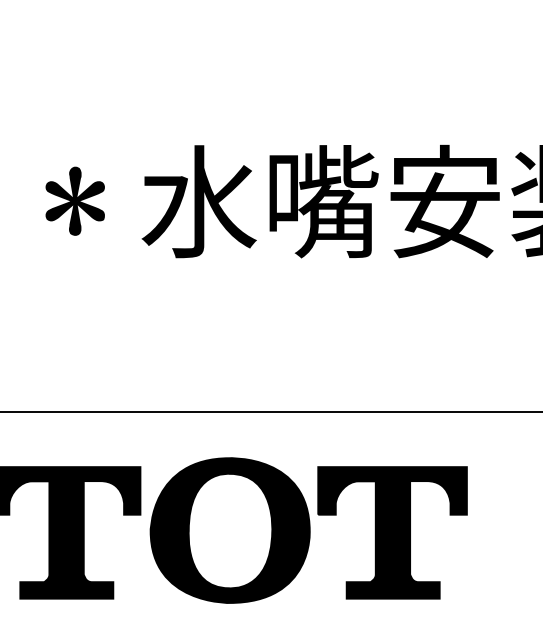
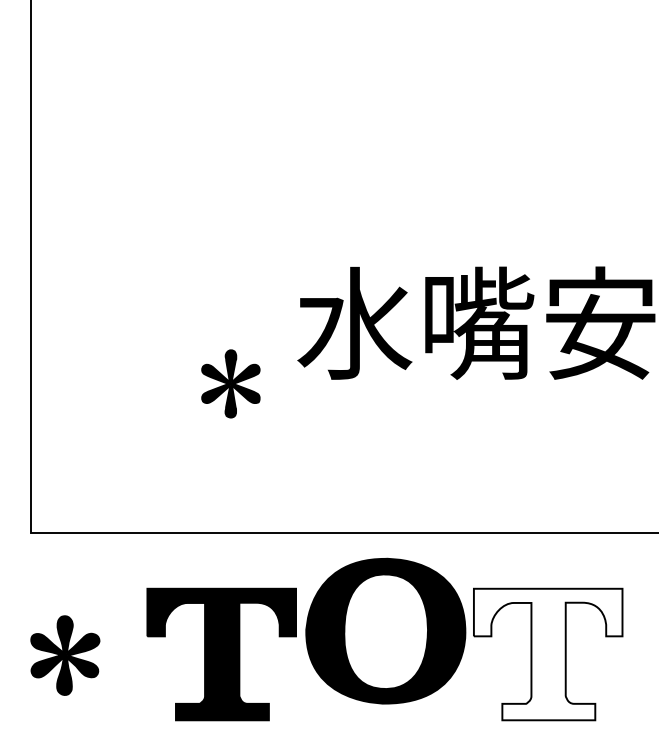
part: (74, 200) -> (230, 383), moved
part: (229, 529) -> (385, 630), moved
fill: (391, 532) -> (547, 654), removed

